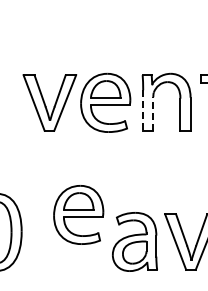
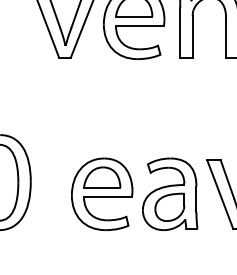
line: (143, 111) -> (180, 33), dashed -> solid
line: (153, 114) -> (192, 37), dashed -> solid
part: (78, 214) -> (101, 193), moved

